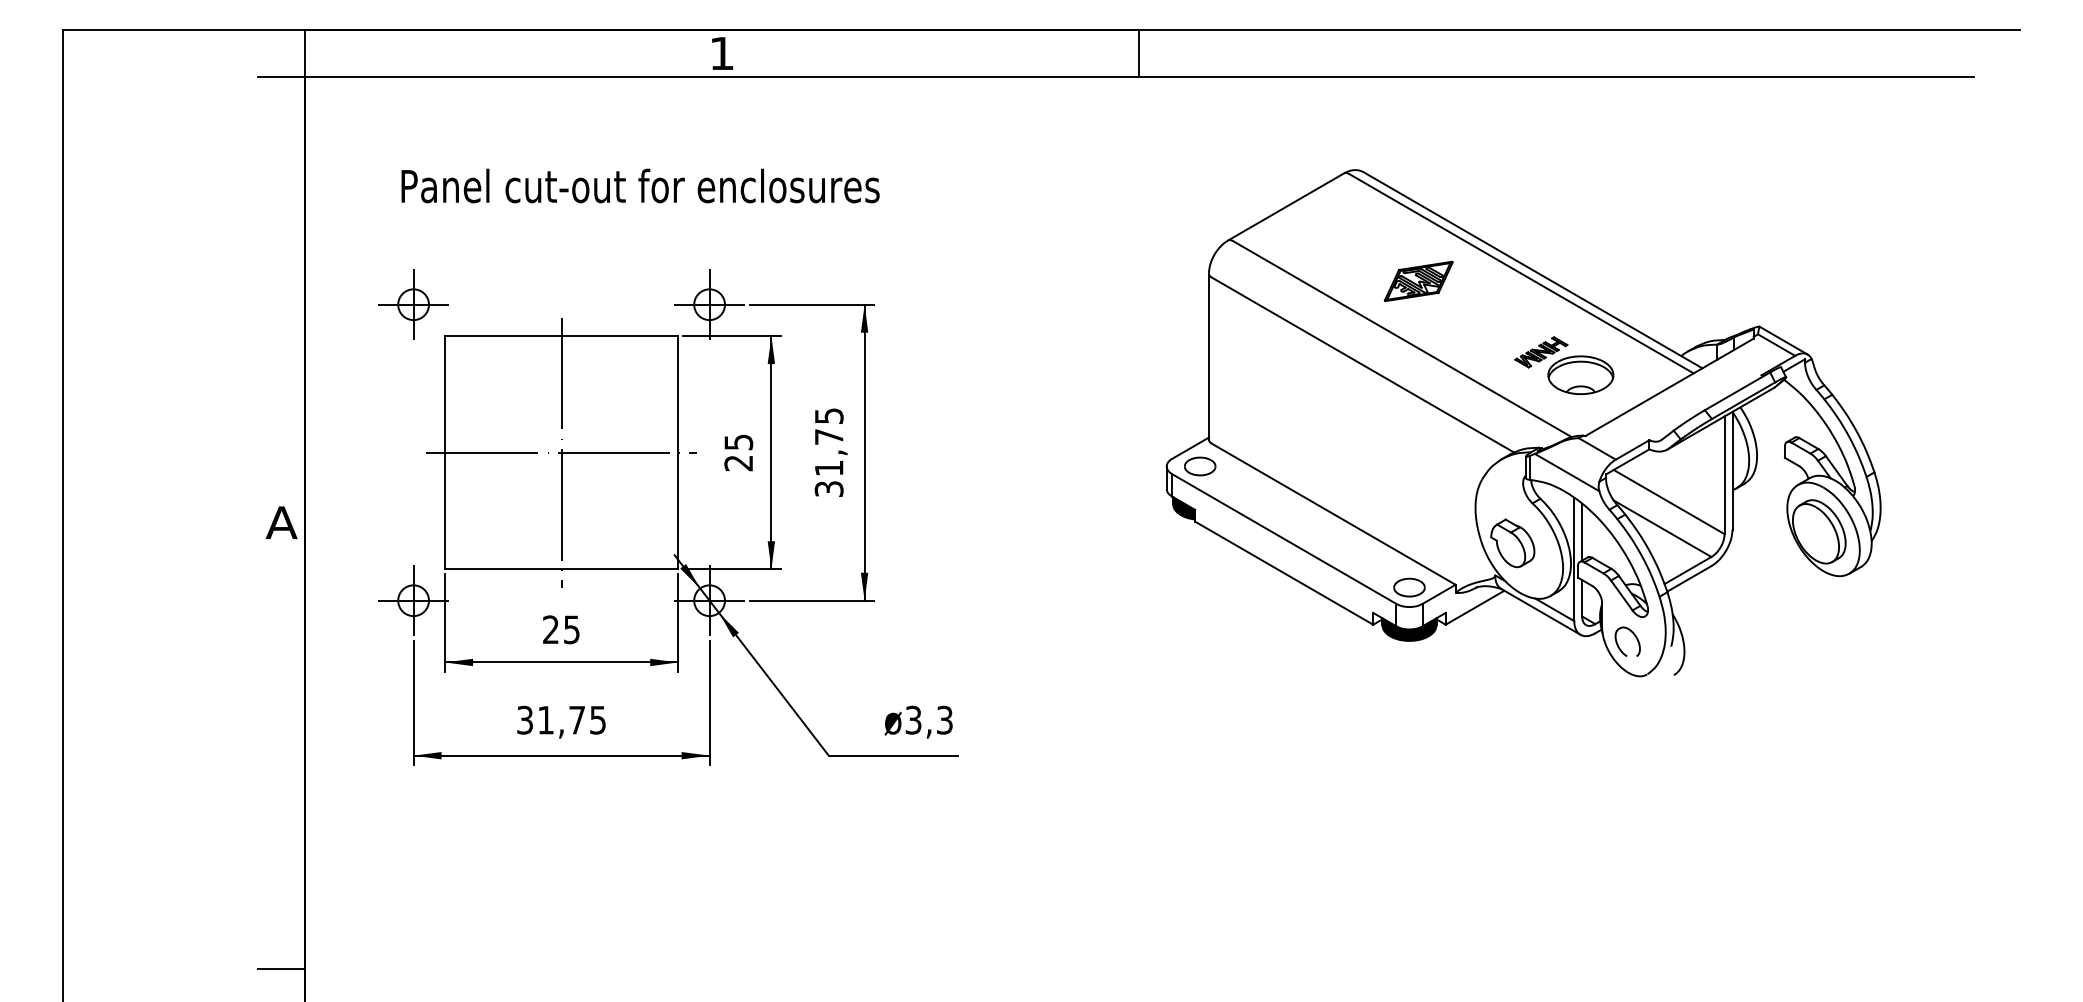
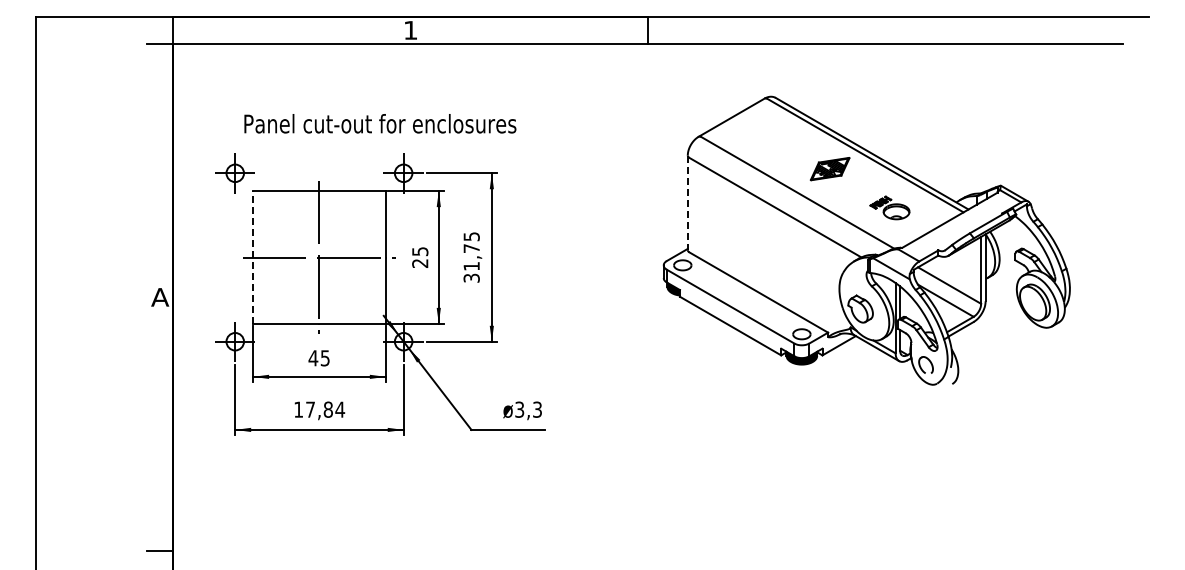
text: (640, 185) -> (380, 123), moved
part: (1417, 282) -> (829, 169), moved
line: (1208, 357) -> (687, 203), solid -> dashed
part: (1563, 364) -> (889, 207), size x0.7
line: (445, 452) -> (253, 257), solid -> dashed
text: (551, 630) -> (313, 358), 25 -> 45
text: (561, 719) -> (319, 409), 31,75 -> 17,84

